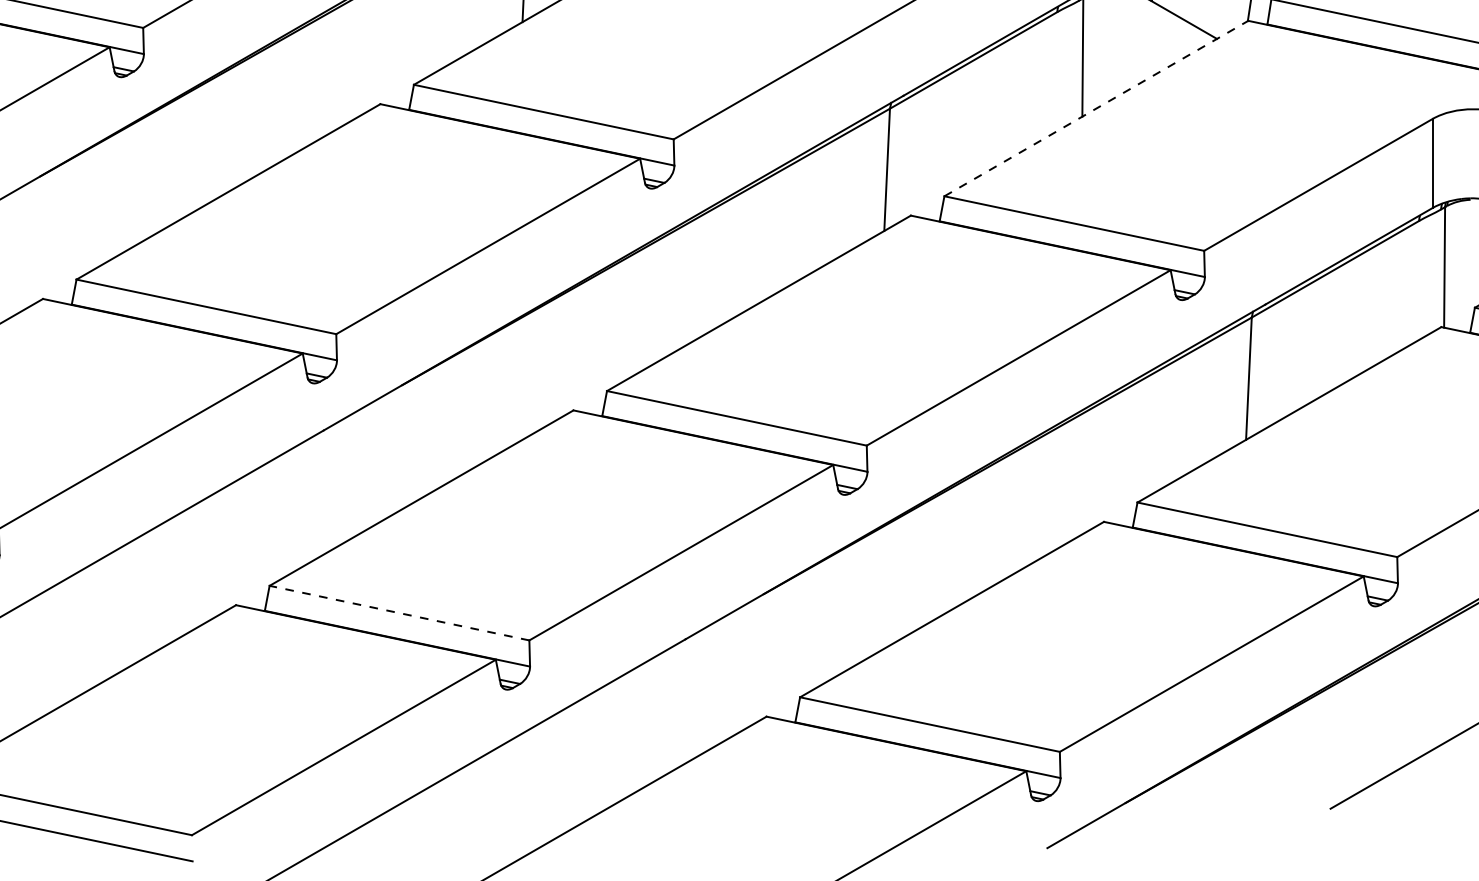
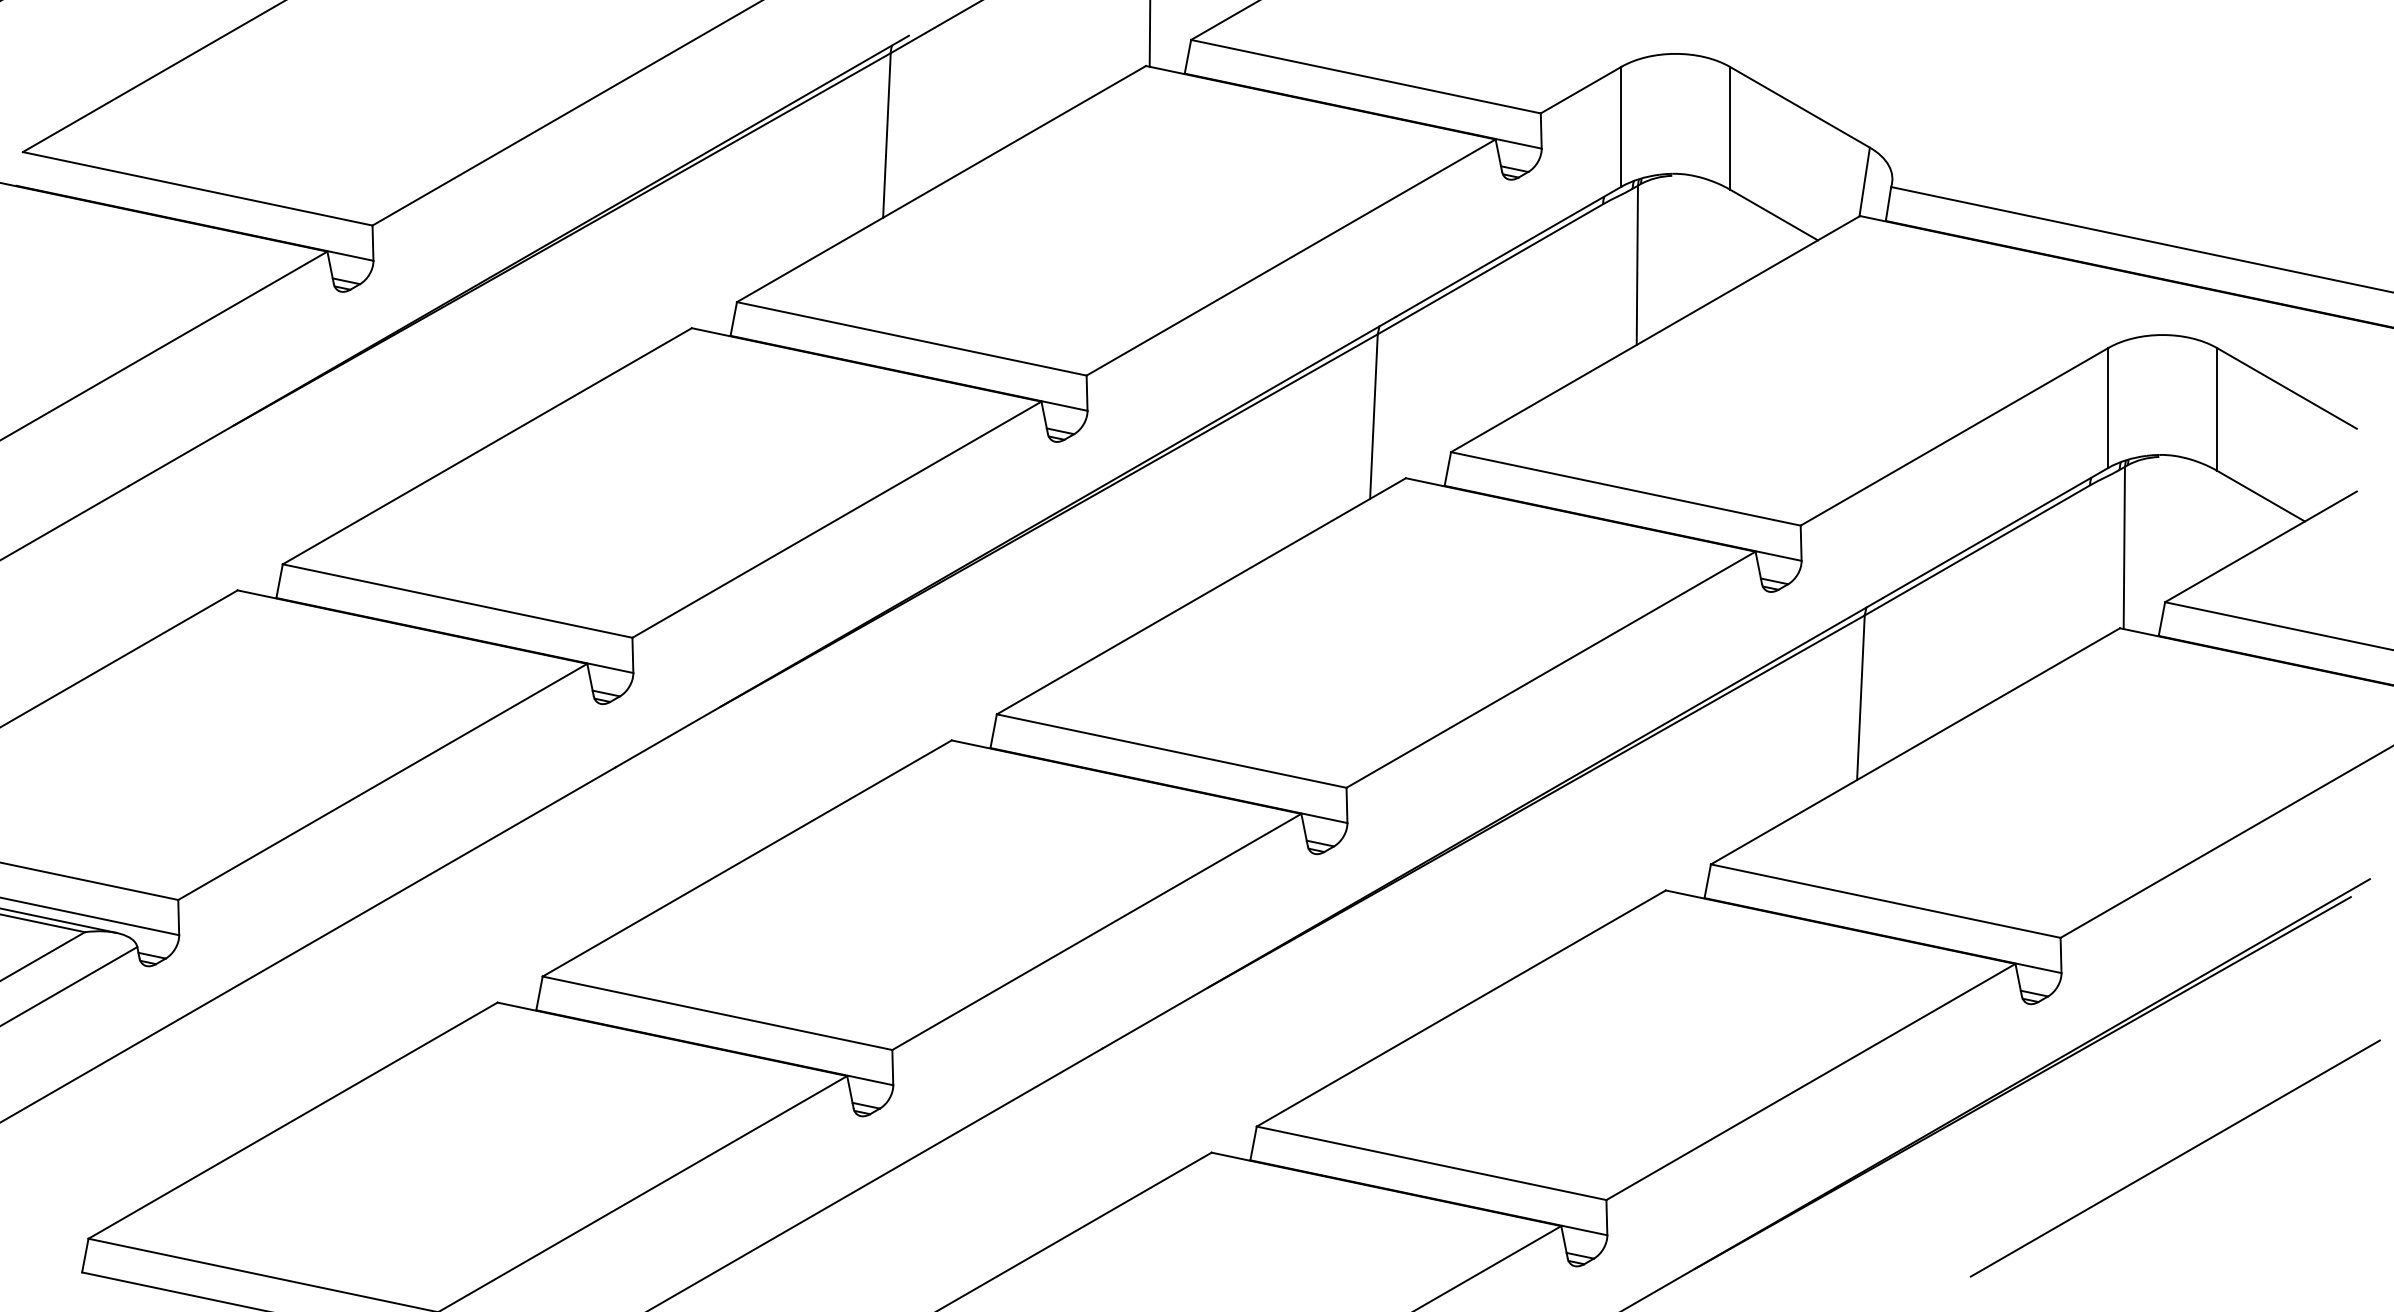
line: (1097, 108) -> (1656, 333), dashed -> solid
line: (399, 613) -> (717, 1013), dashed -> solid

